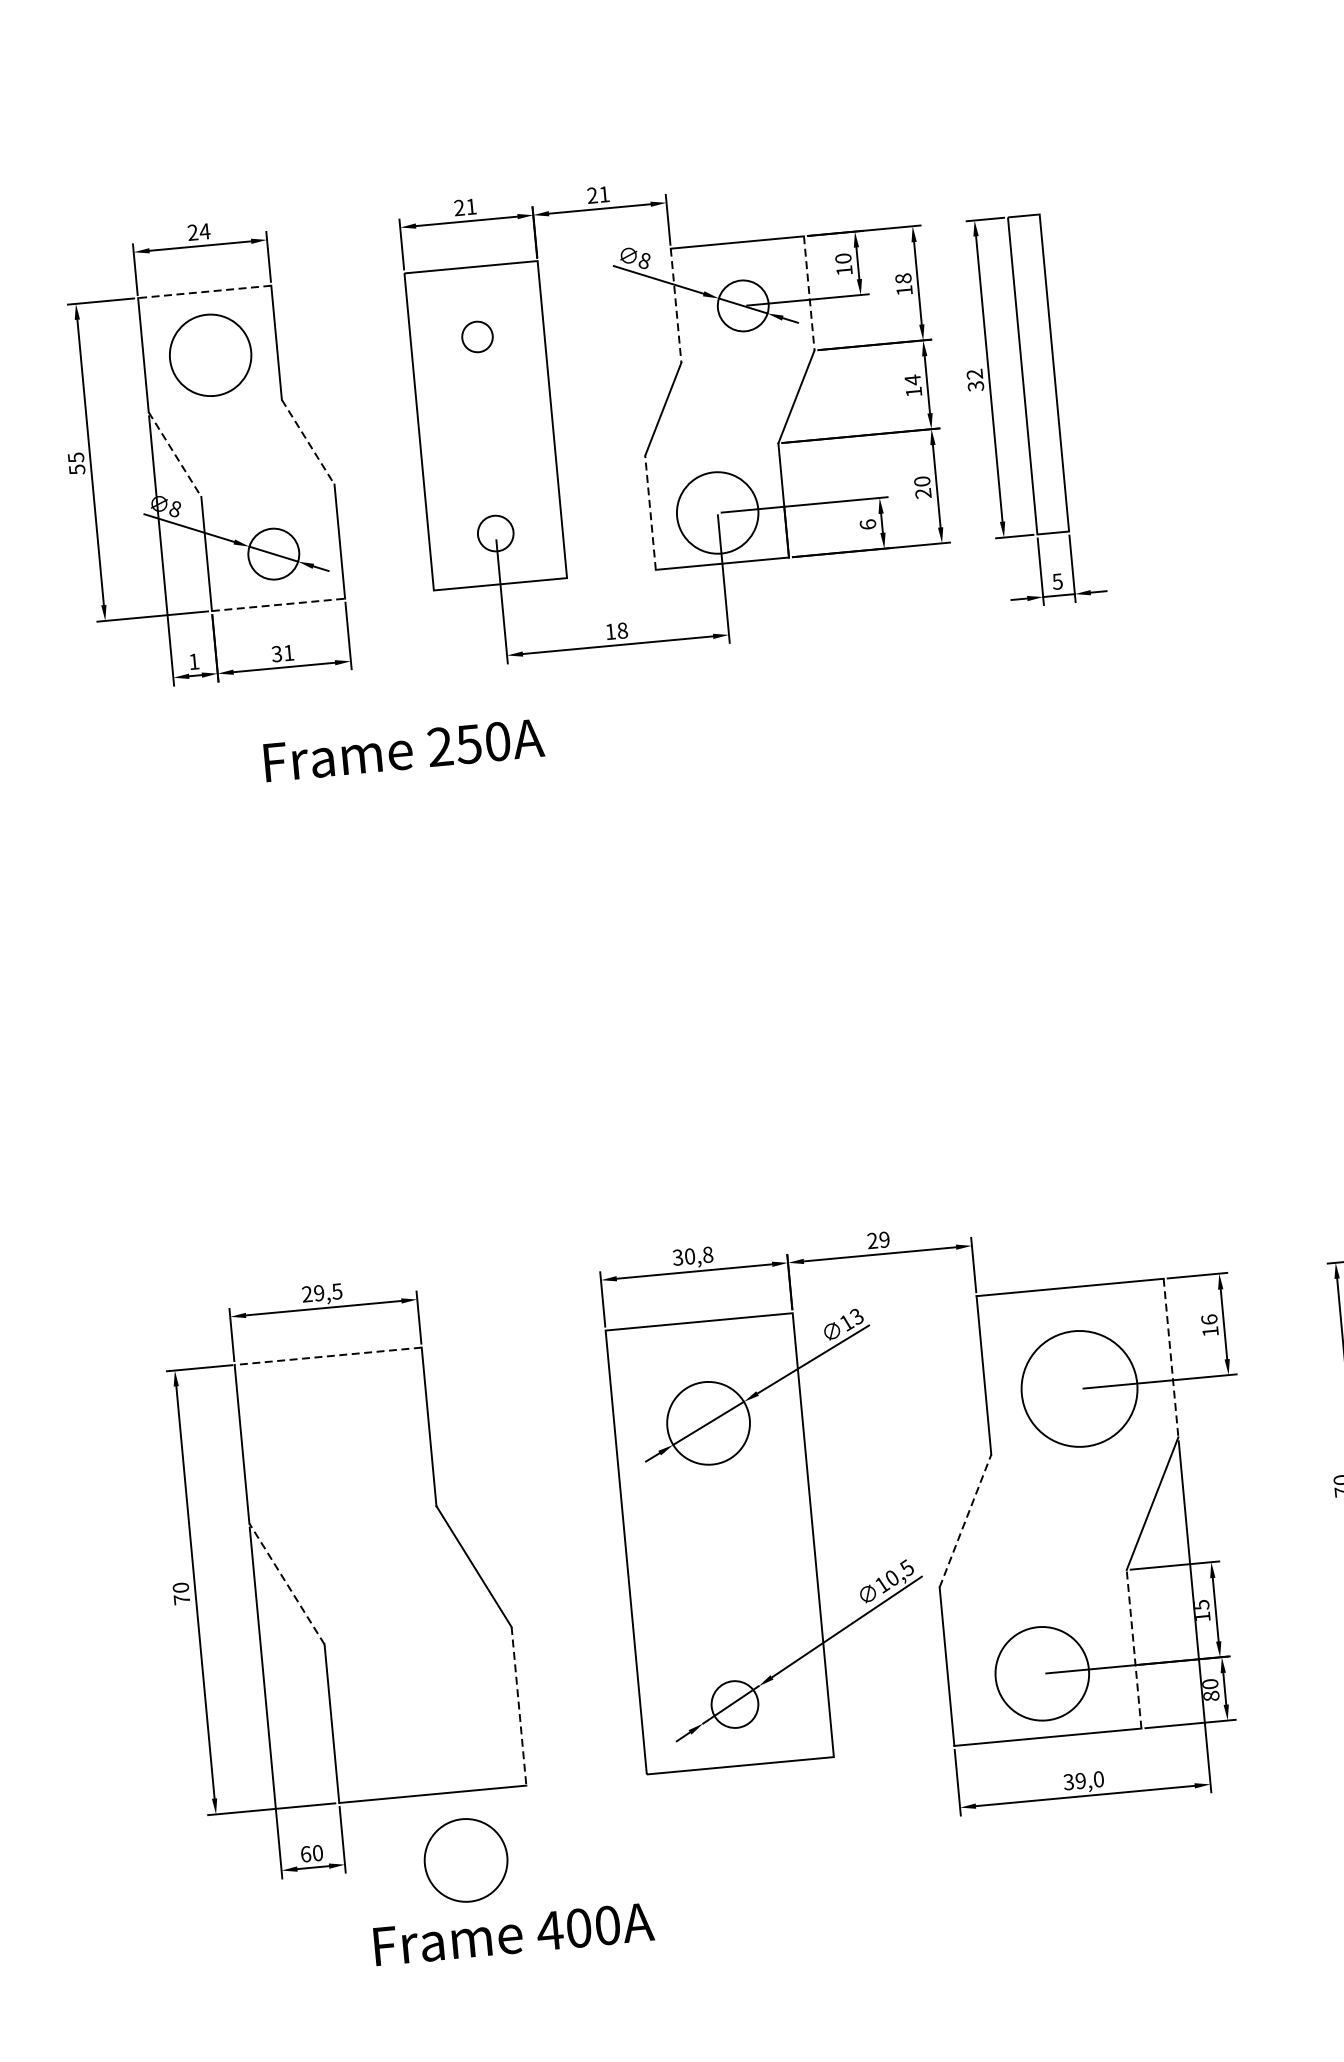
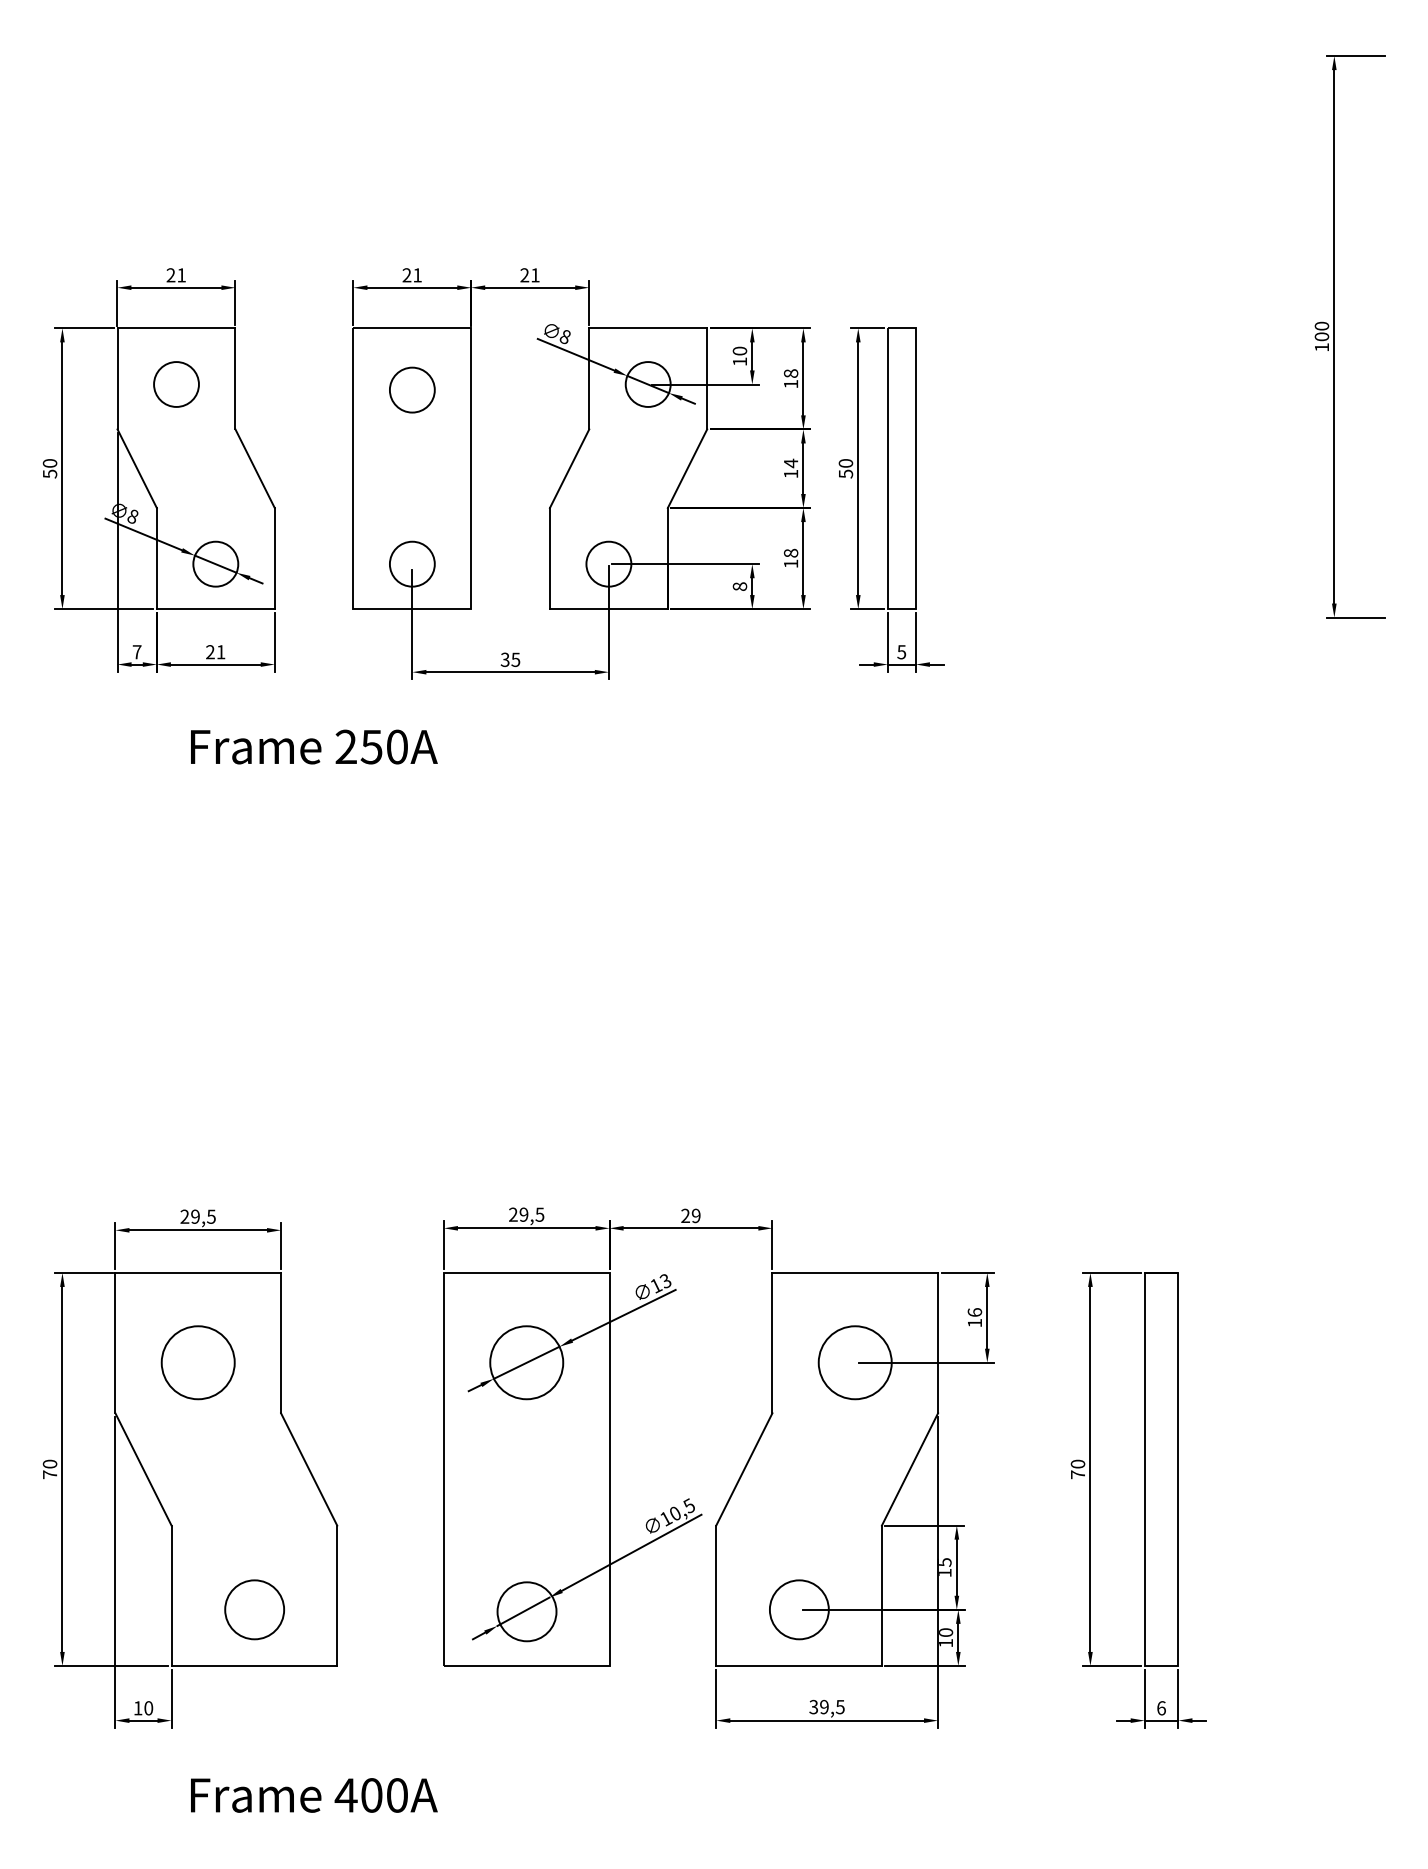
text: (204, 231) -> (181, 275), 24 -> 21
line: (204, 292) -> (176, 328), dashed -> solid
line: (809, 292) -> (707, 378), dashed -> solid
line: (676, 305) -> (589, 378), dashed -> solid
circle: (476, 336) -> (411, 389), size x1.67
circle: (210, 355) -> (176, 384), size x0.62
text: (974, 380) -> (845, 468), 32 -> 50
line: (308, 441) -> (255, 468), dashed -> solid
line: (175, 454) -> (137, 468), dashed -> solid
text: (75, 457) -> (49, 463), 55 -> 50
text: (922, 487) -> (790, 558), 20 -> 18
line: (650, 512) -> (549, 558), dashed -> solid
circle: (717, 512) -> (608, 563), size x0.62
text: (867, 524) -> (739, 586), 6 -> 8
circle: (494, 532) -> (411, 563), size x1.43
line: (278, 605) -> (215, 609), dashed -> solid
text: (616, 630) -> (510, 659), 18 -> 35
text: (277, 654) -> (210, 652), 31 -> 21
text: (193, 662) -> (136, 652), 1 -> 7
text: (692, 1255) -> (526, 1214), 30,8 -> 29,5
line: (328, 1355) -> (198, 1272), dashed -> solid
line: (1171, 1358) -> (938, 1343), dashed -> solid
circle: (1078, 1388) -> (854, 1362), size x0.71
line: (965, 1521) -> (744, 1469), dashed -> solid
line: (286, 1584) -> (143, 1469), dashed -> solid
line: (1133, 1649) -> (881, 1595), dashed -> solid
circle: (1041, 1673) -> (798, 1609), size x0.71
text: (1211, 1695) -> (946, 1642), 80 -> 10
circle: (734, 1704) -> (526, 1611), size x1.43
line: (519, 1707) -> (337, 1596), dashed -> solid
circle: (427, 1730) -> (254, 1609), added
text: (1097, 1778) -> (839, 1706), 39,0 -> 39,5
text: (306, 1854) -> (138, 1708), 60 -> 10
circle: (465, 1860) -> (197, 1362), moved

